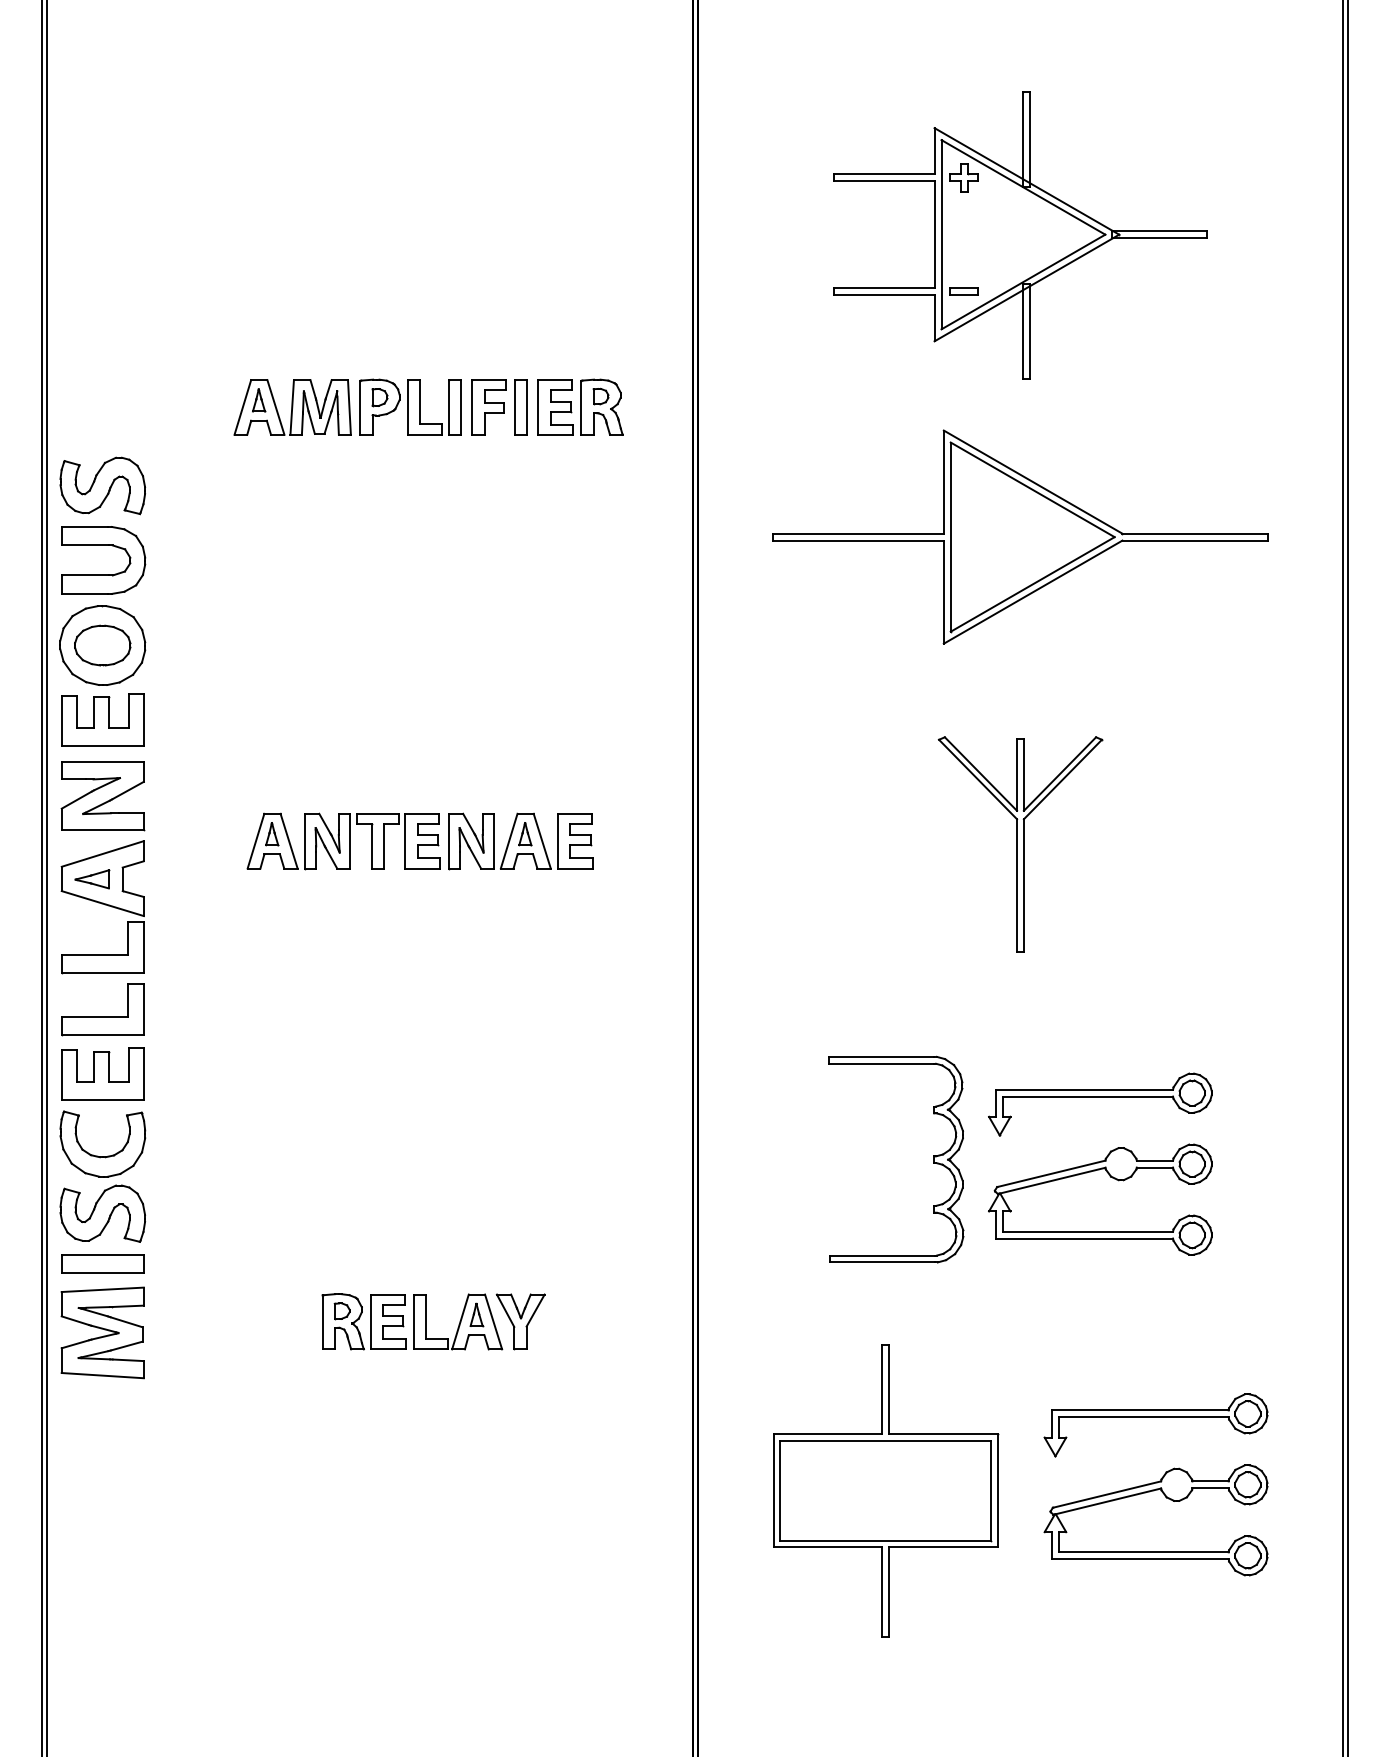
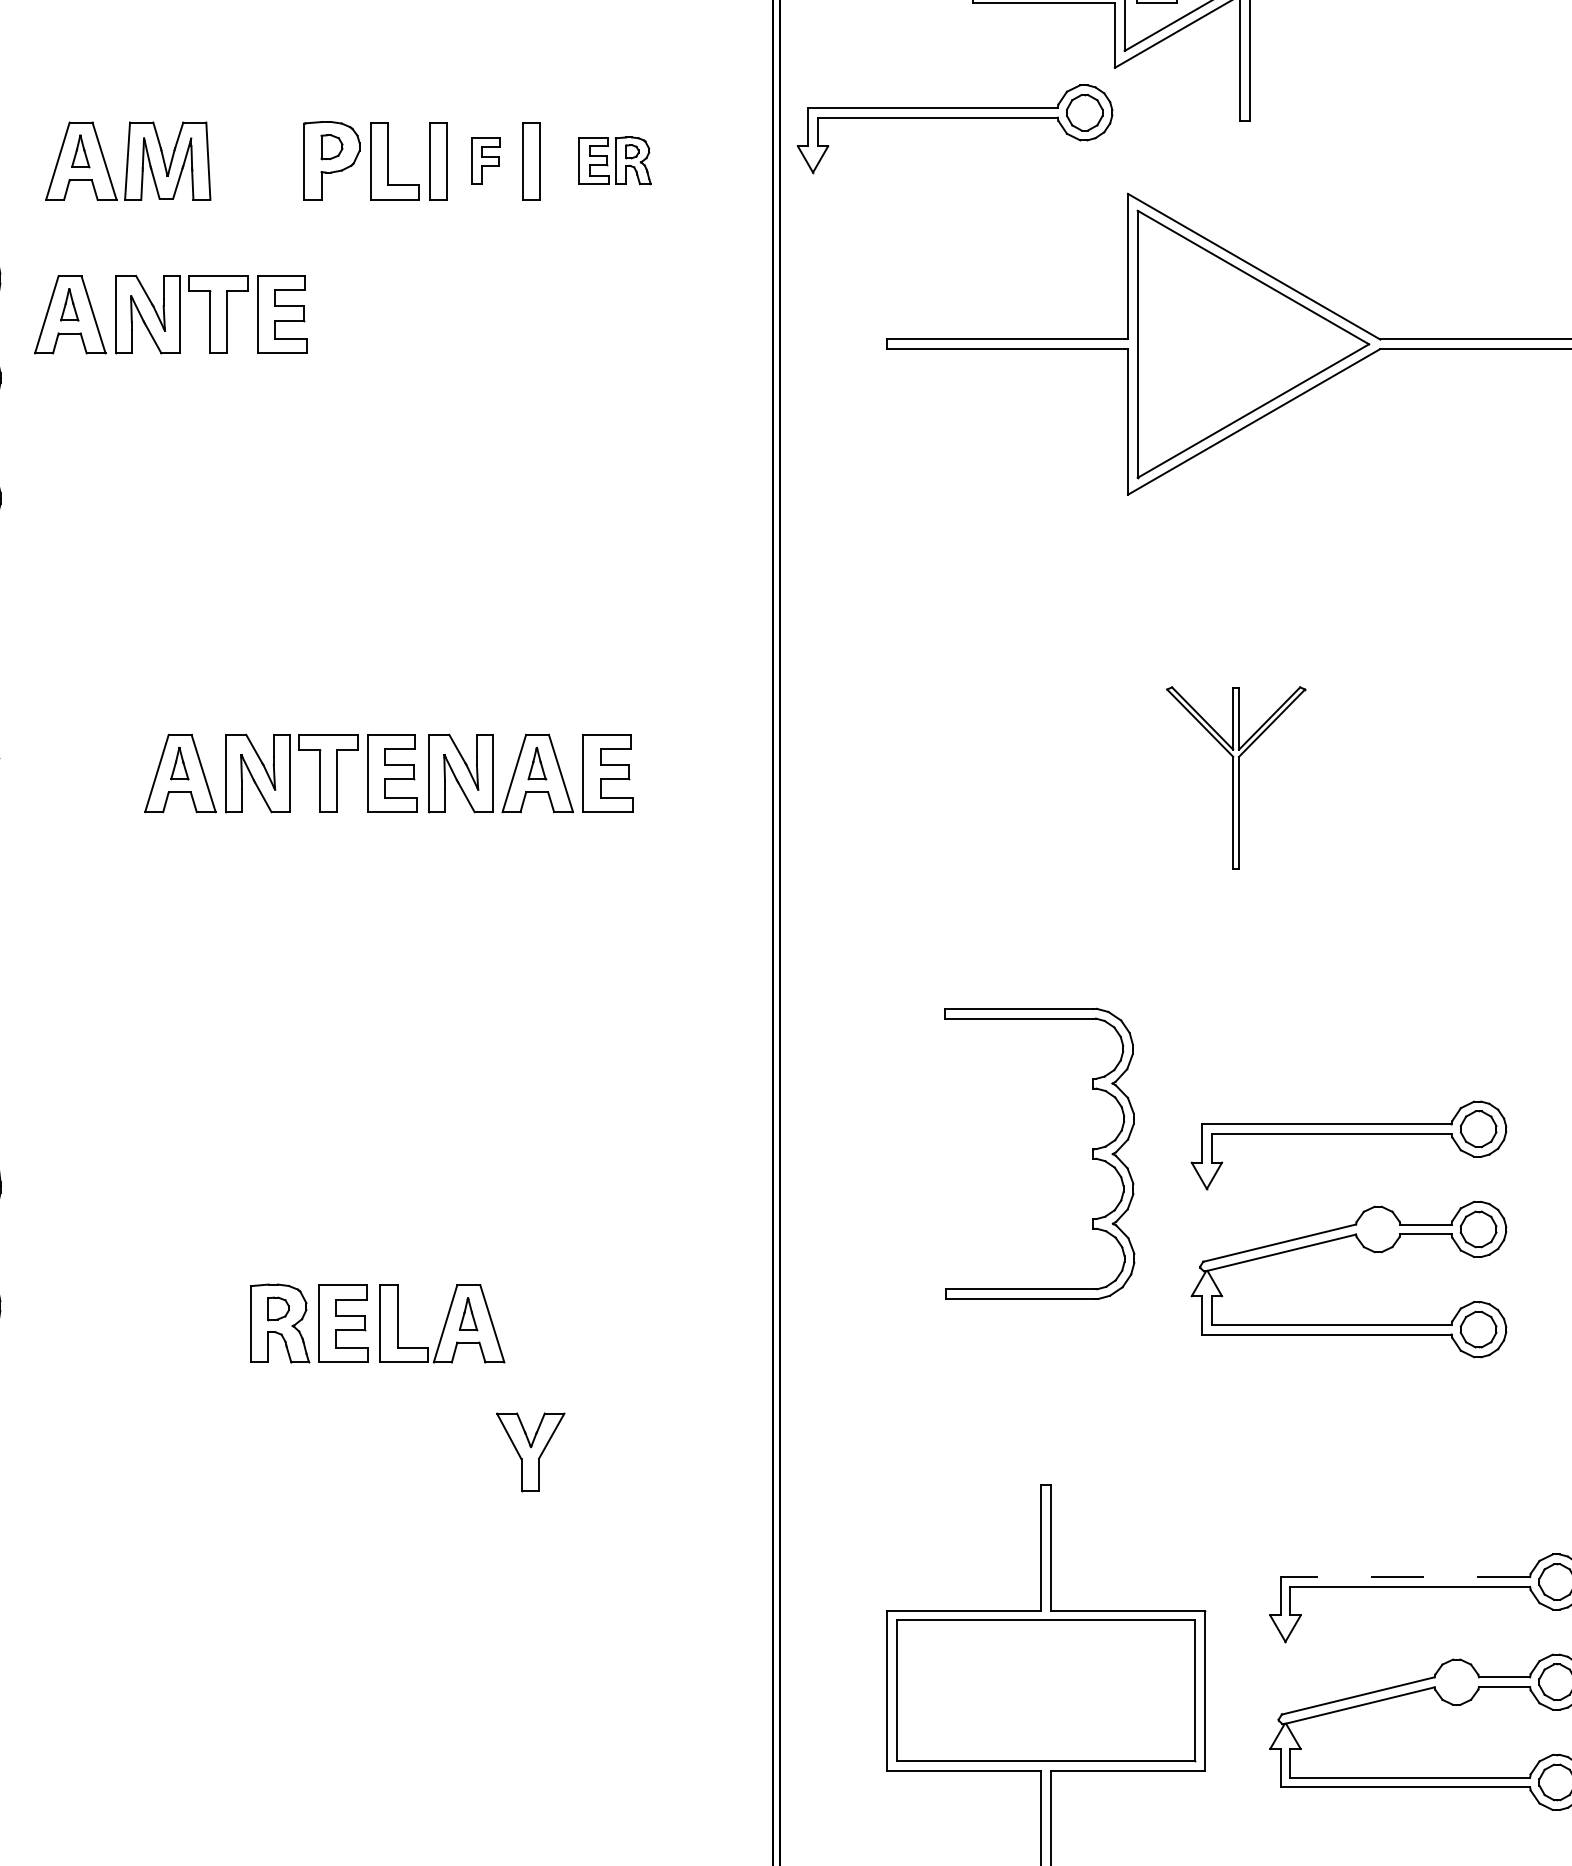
part: (821, 377) -> (955, 118), added
part: (580, 406) -> (615, 159), size x0.6
part: (292, 407) -> (127, 161), moved
part: (488, 407) -> (485, 161), size x0.6
part: (265, 516) -> (170, 315), added
part: (1020, 844) -> (1236, 778), size x0.6
part: (933, 1159) -> (1092, 1153), moved
part: (412, 1321) -> (377, 1323), moved
line: (1139, 1410) -> (1404, 1577), solid -> dashed

